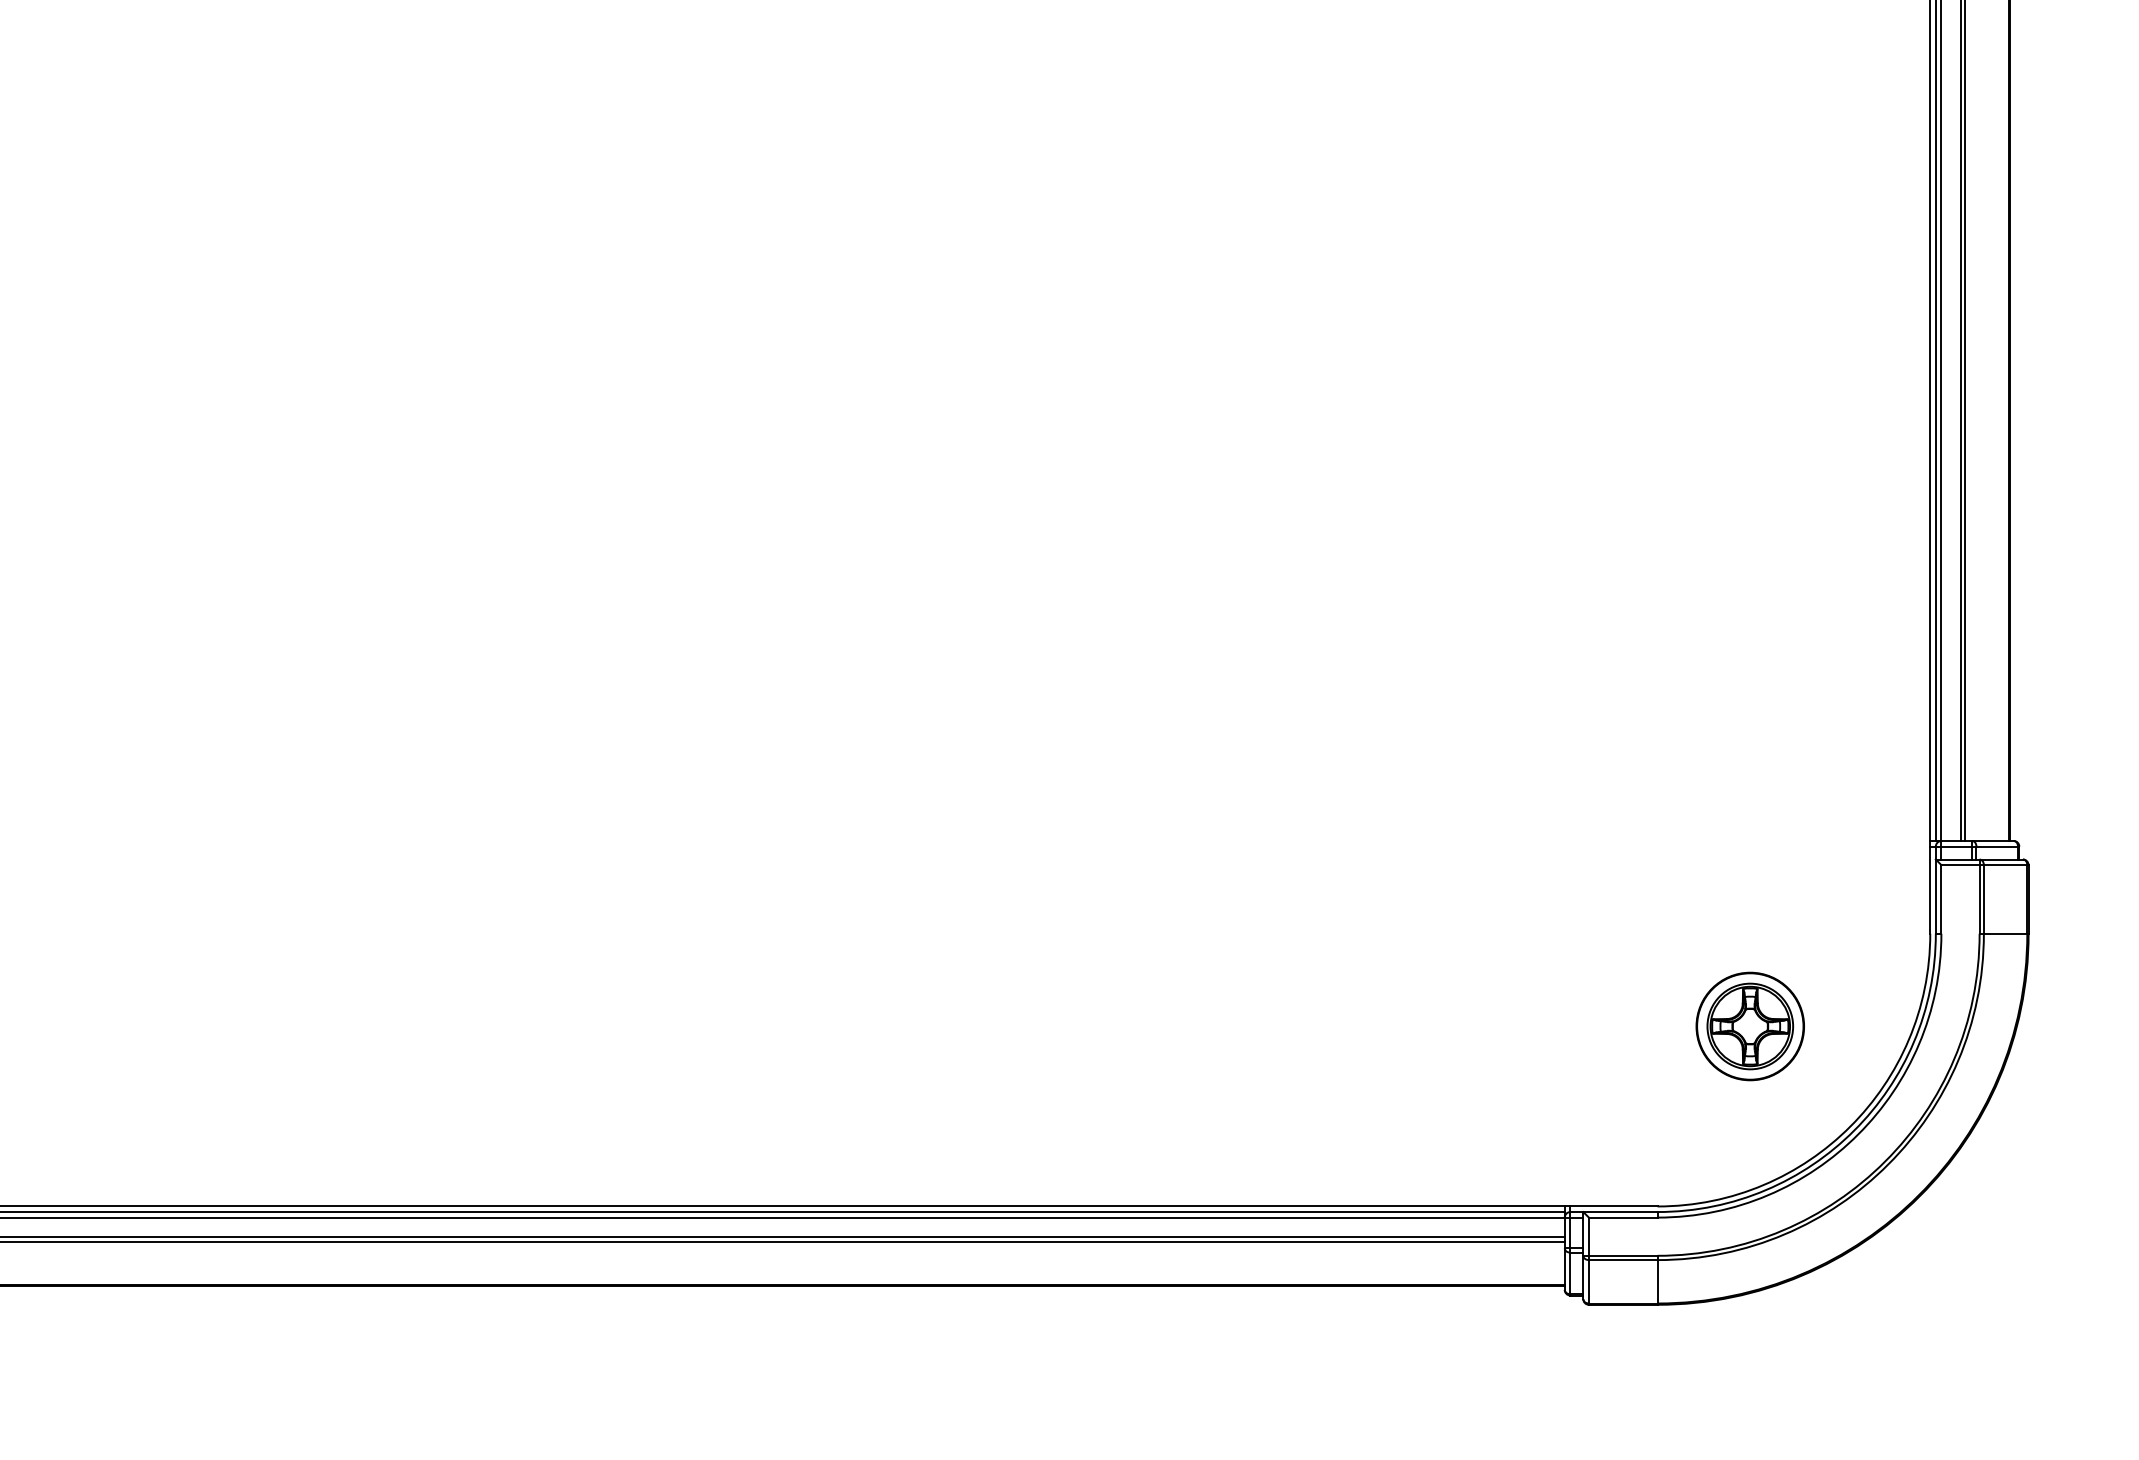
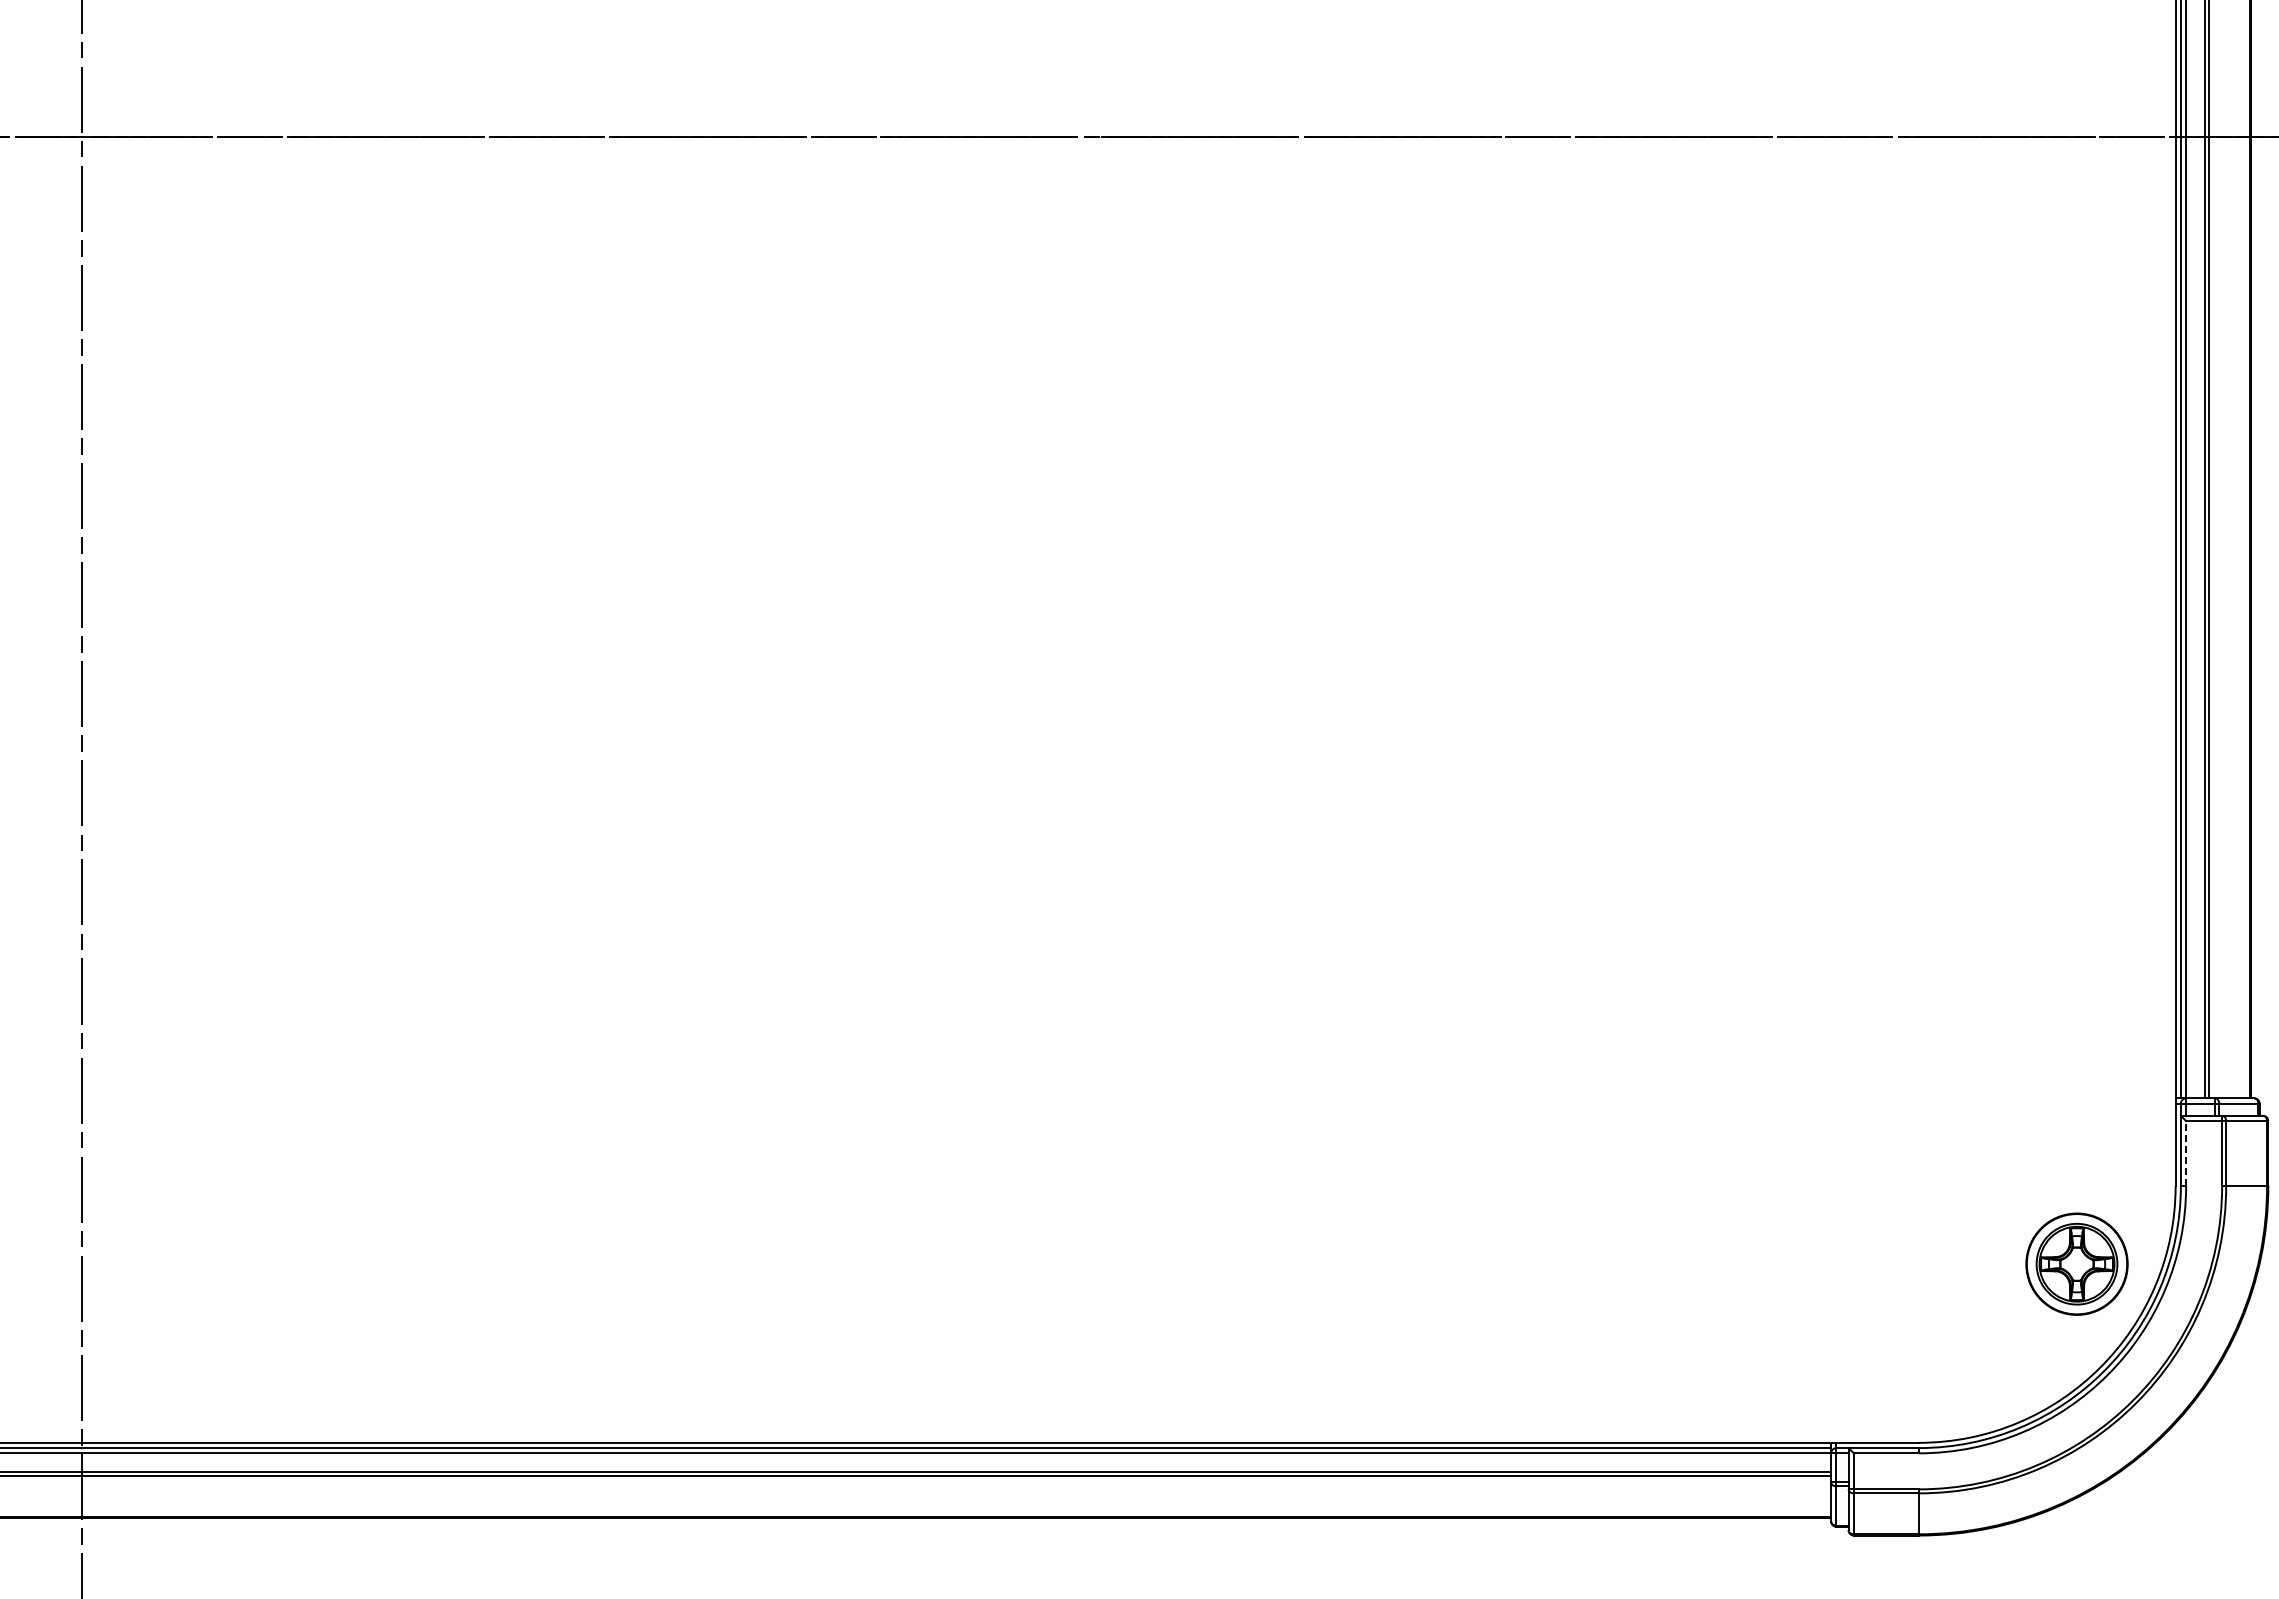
line: (1941, 898) -> (2186, 1152), solid -> dashed
part: (1749, 1025) -> (2076, 1263), moved

